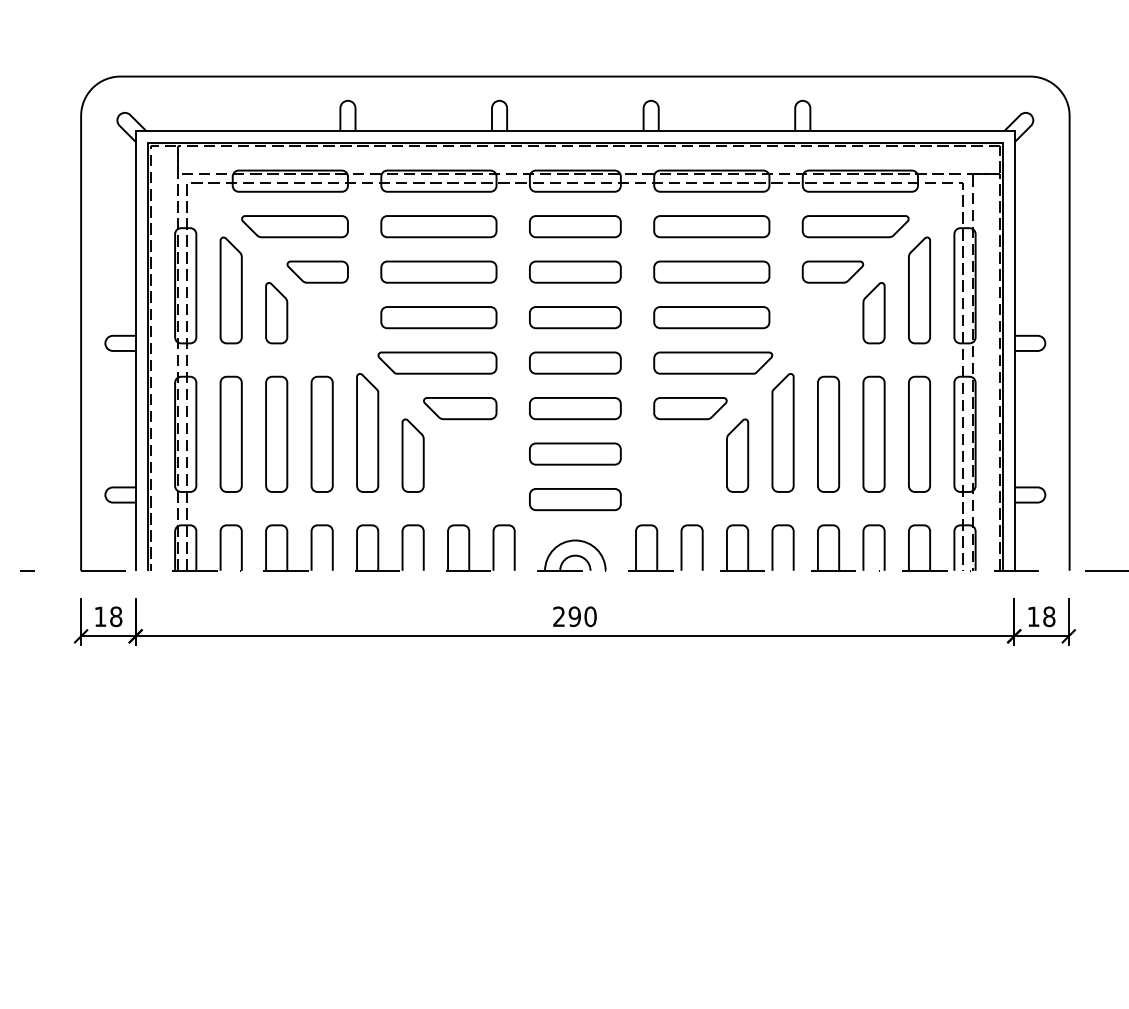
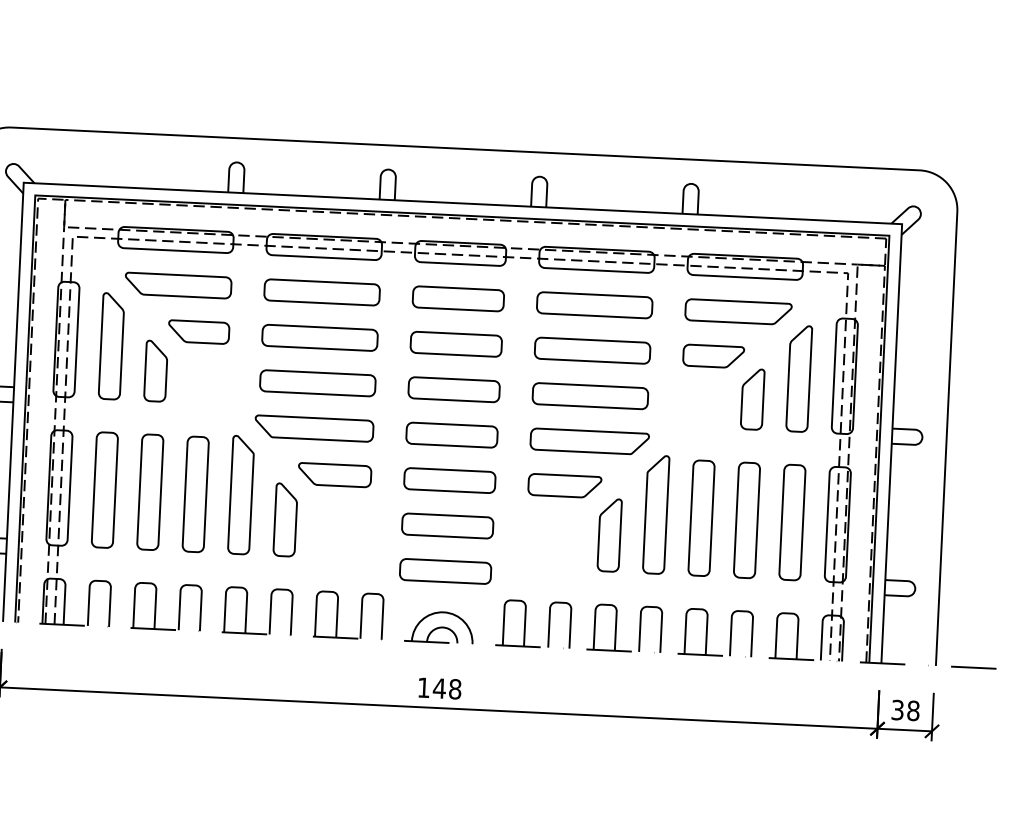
text: (574, 616) -> (439, 688), 290 -> 148
text: (1033, 616) -> (897, 709), 18 -> 38

